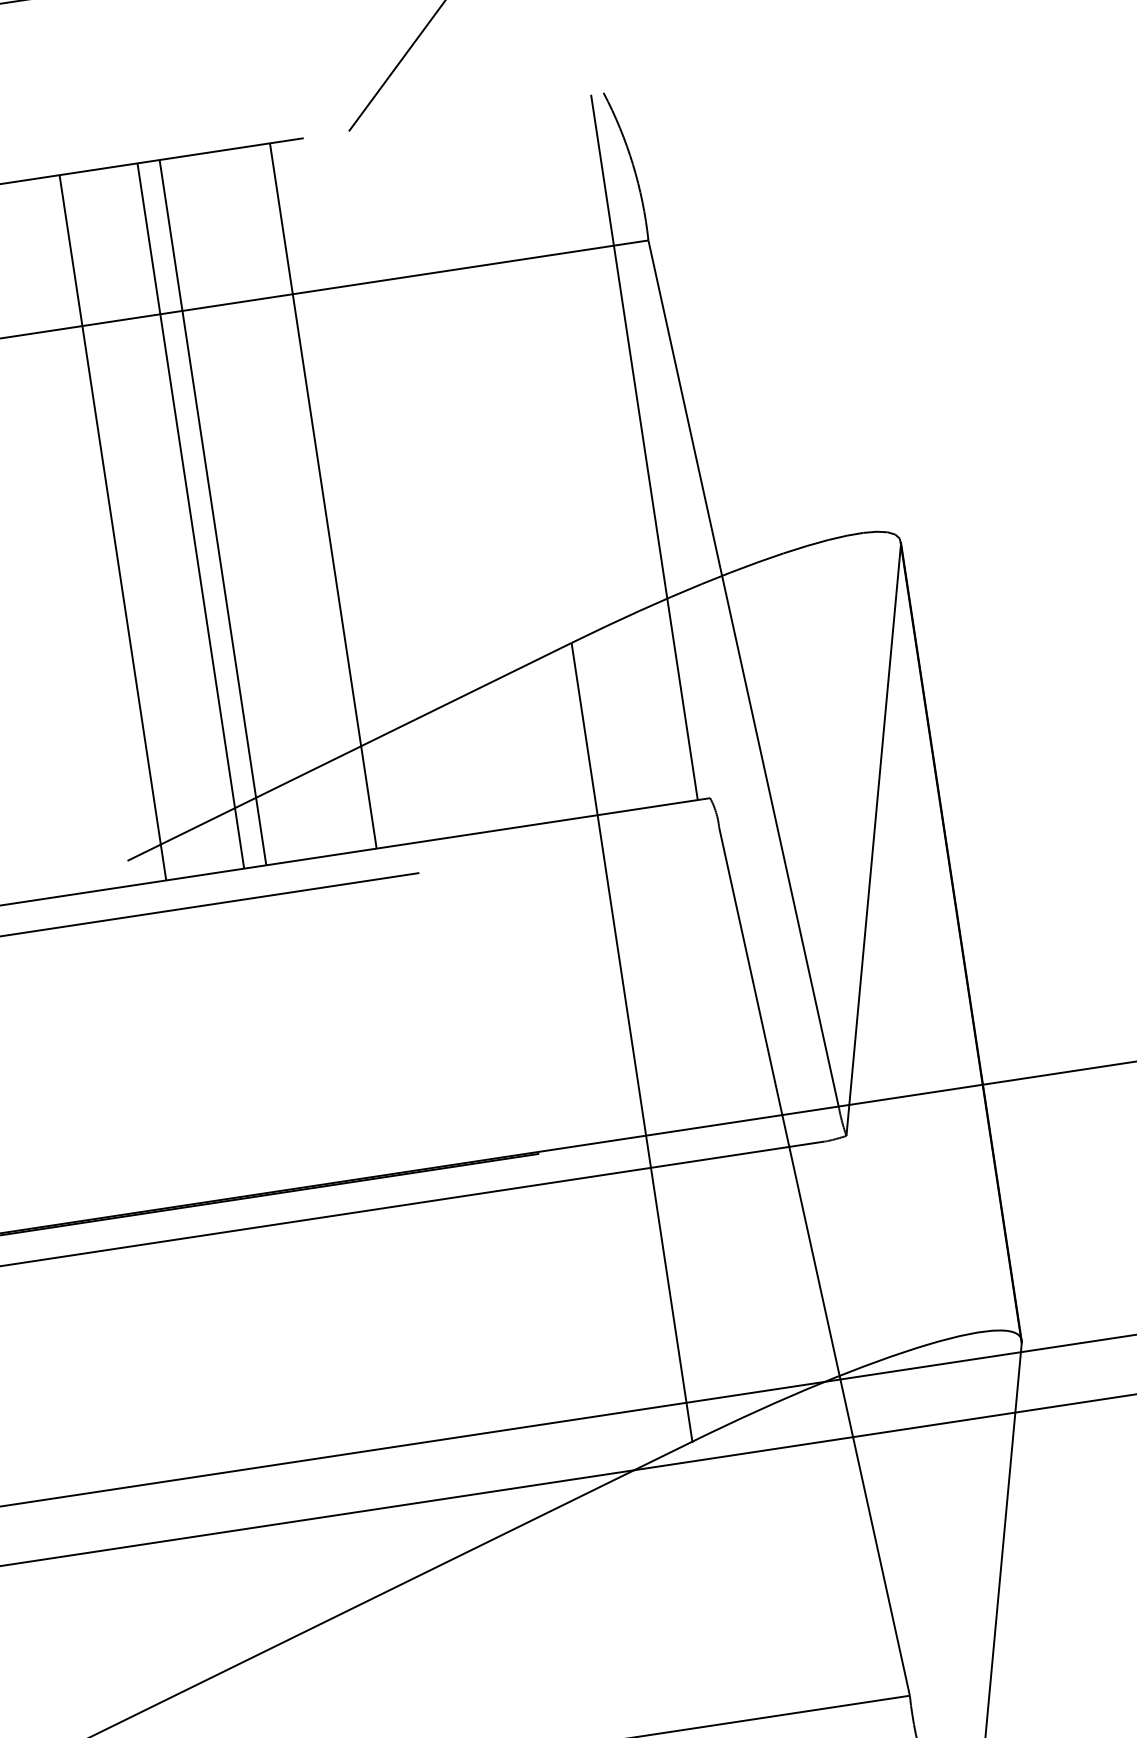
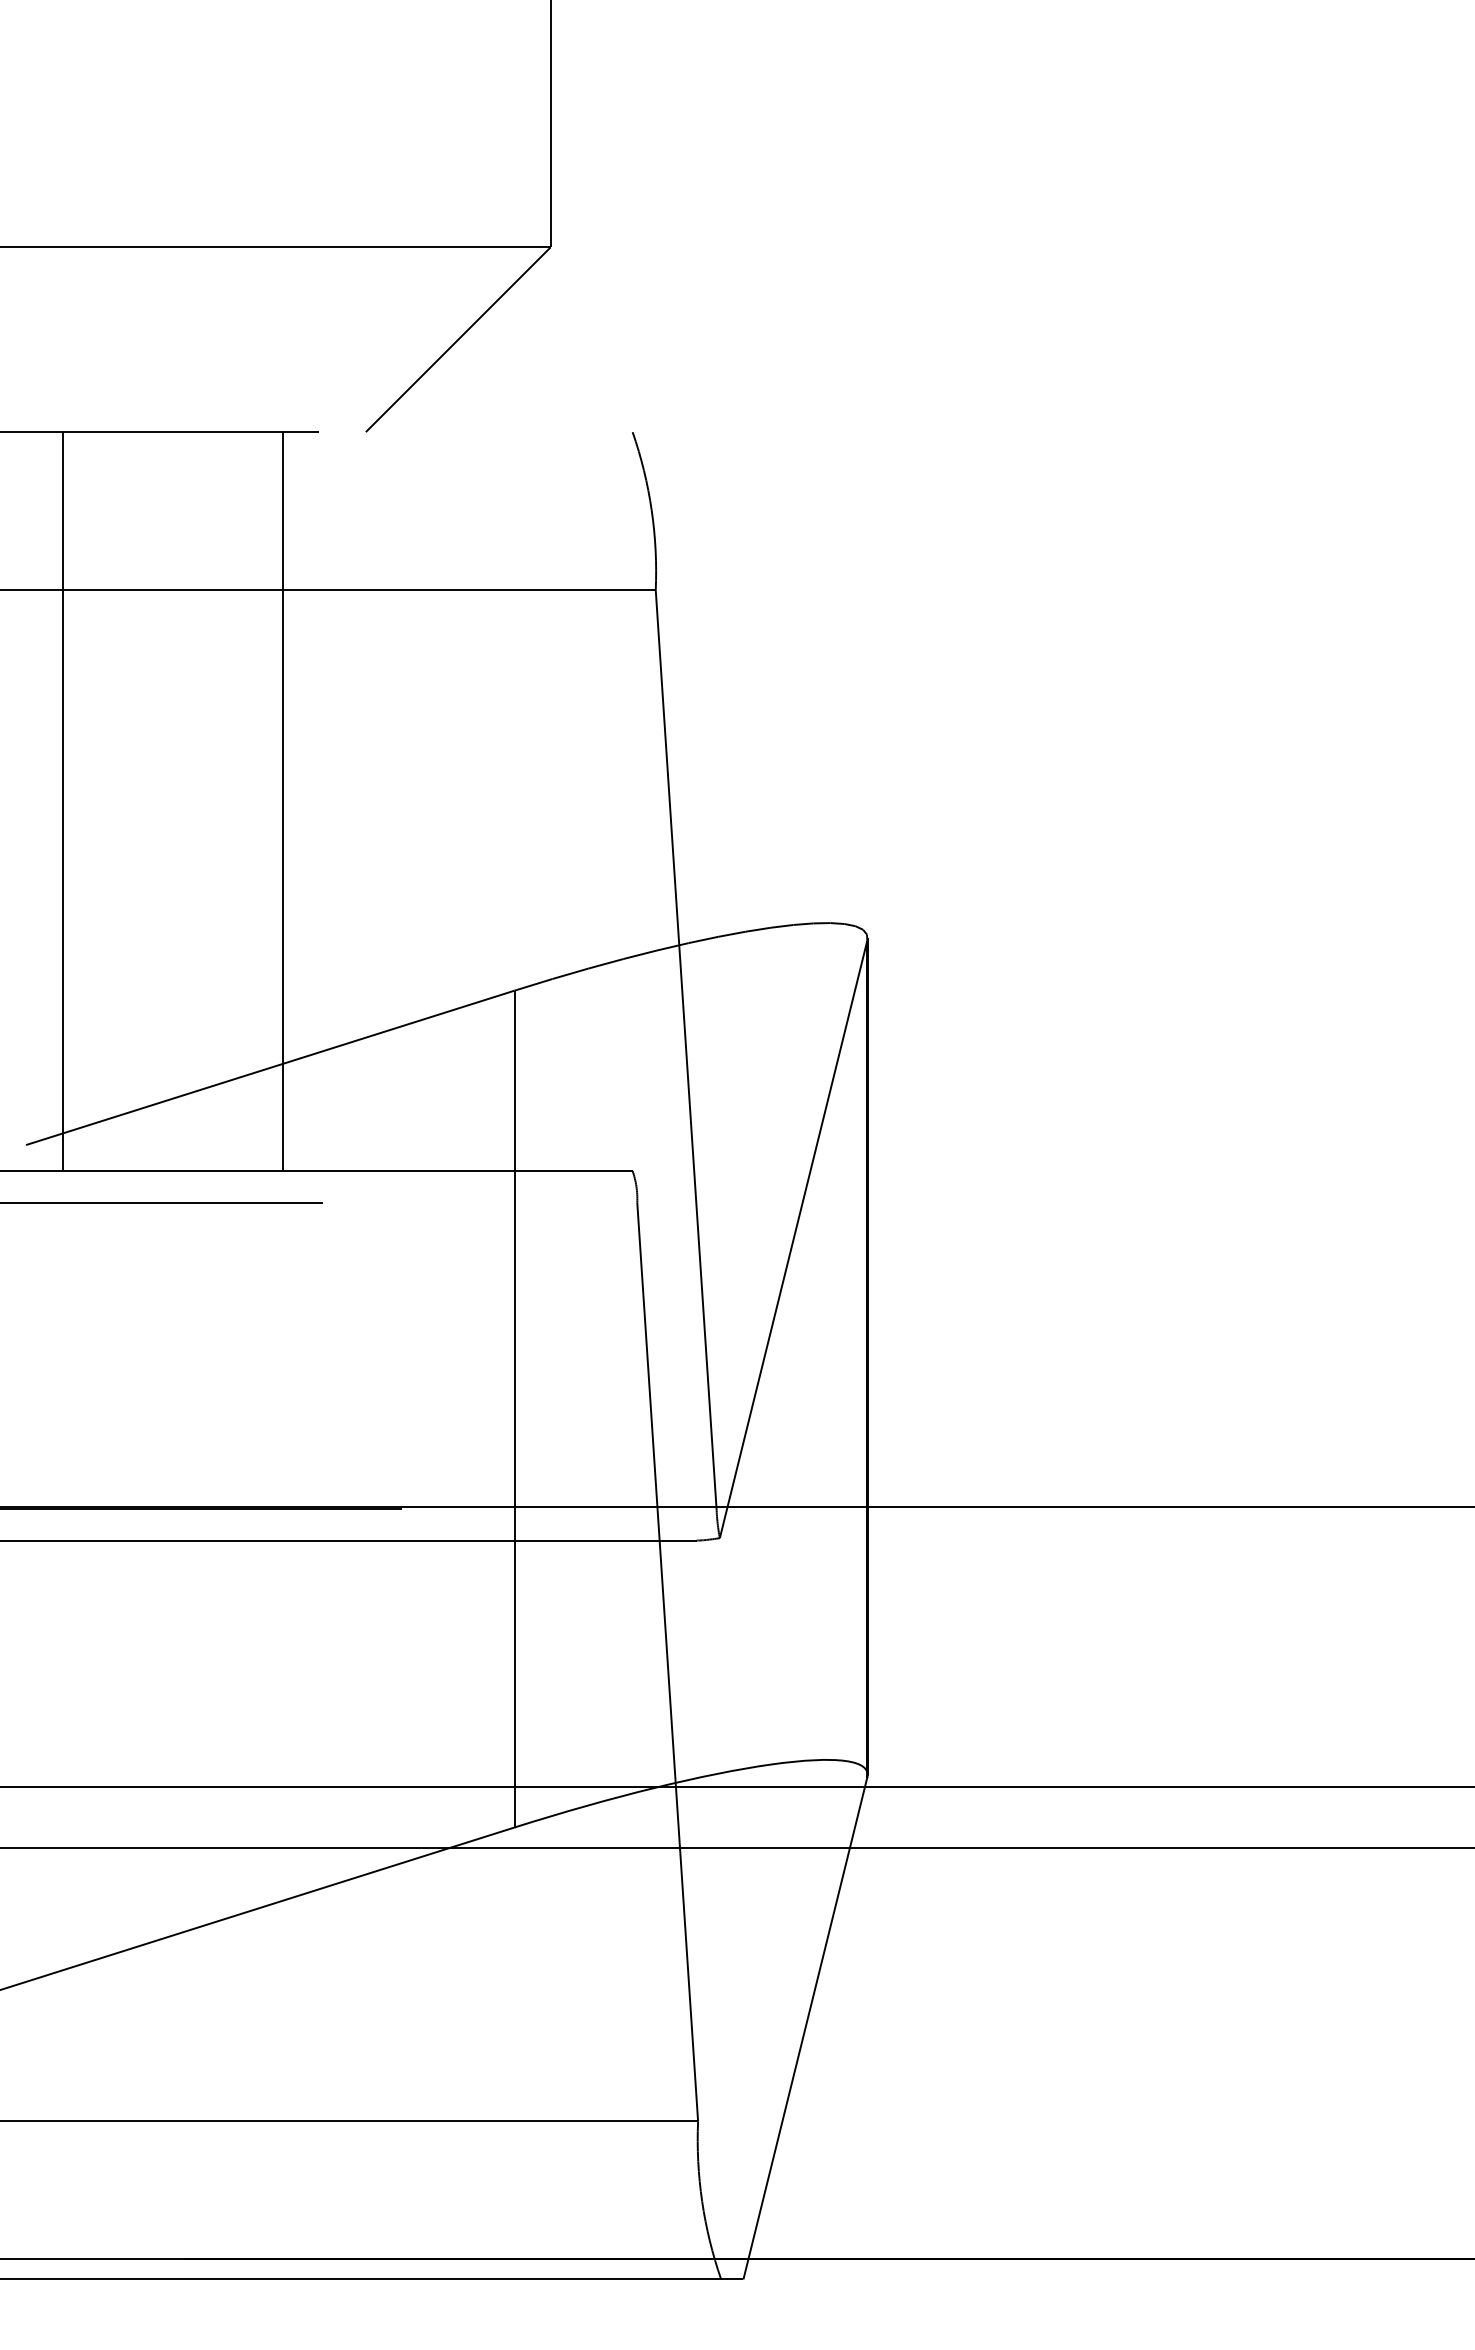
line: (644, 447) -> (619, 801), removed
line: (212, 512) -> (167, 801), removed
line: (190, 515) -> (144, 801), removed

